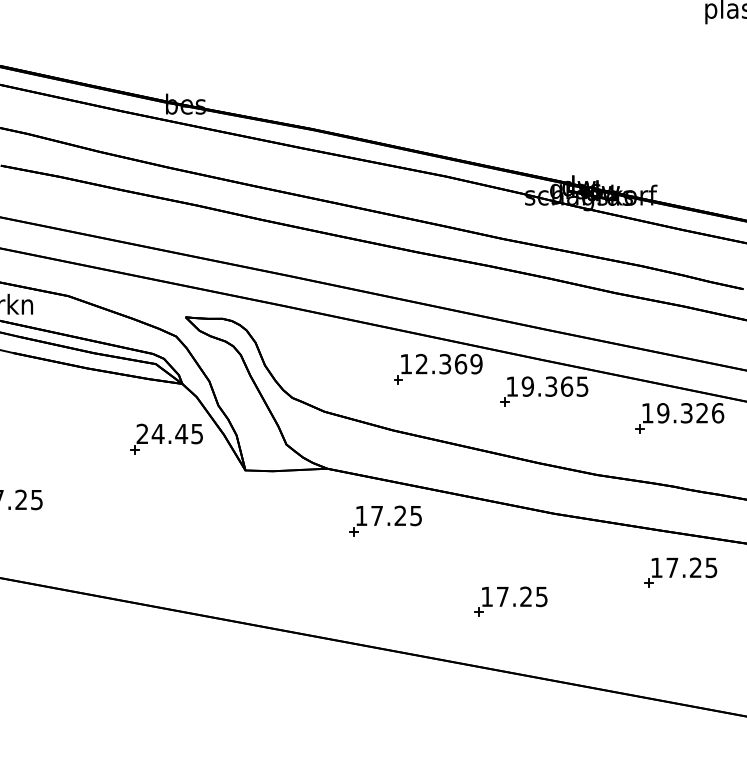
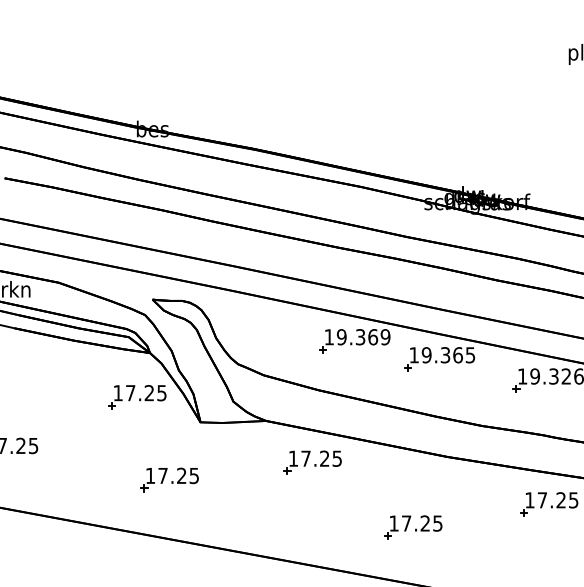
text: (421, 364) -> (341, 337), 12.369 -> 19.369
text: (162, 433) -> (134, 392), 24.45 -> 17.25
part: (206, 542) -> (169, 480), added

